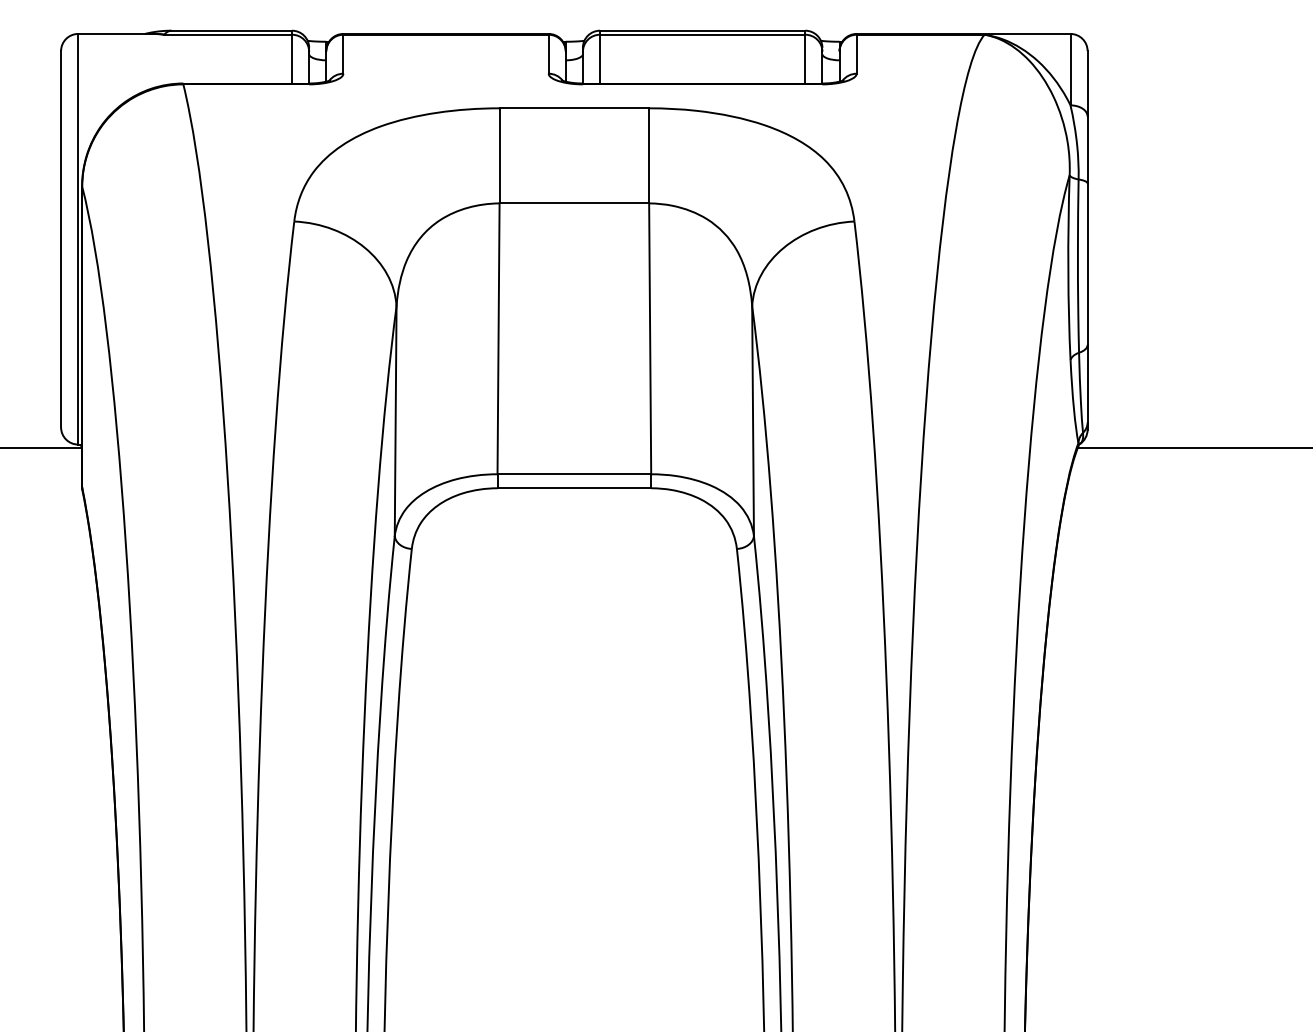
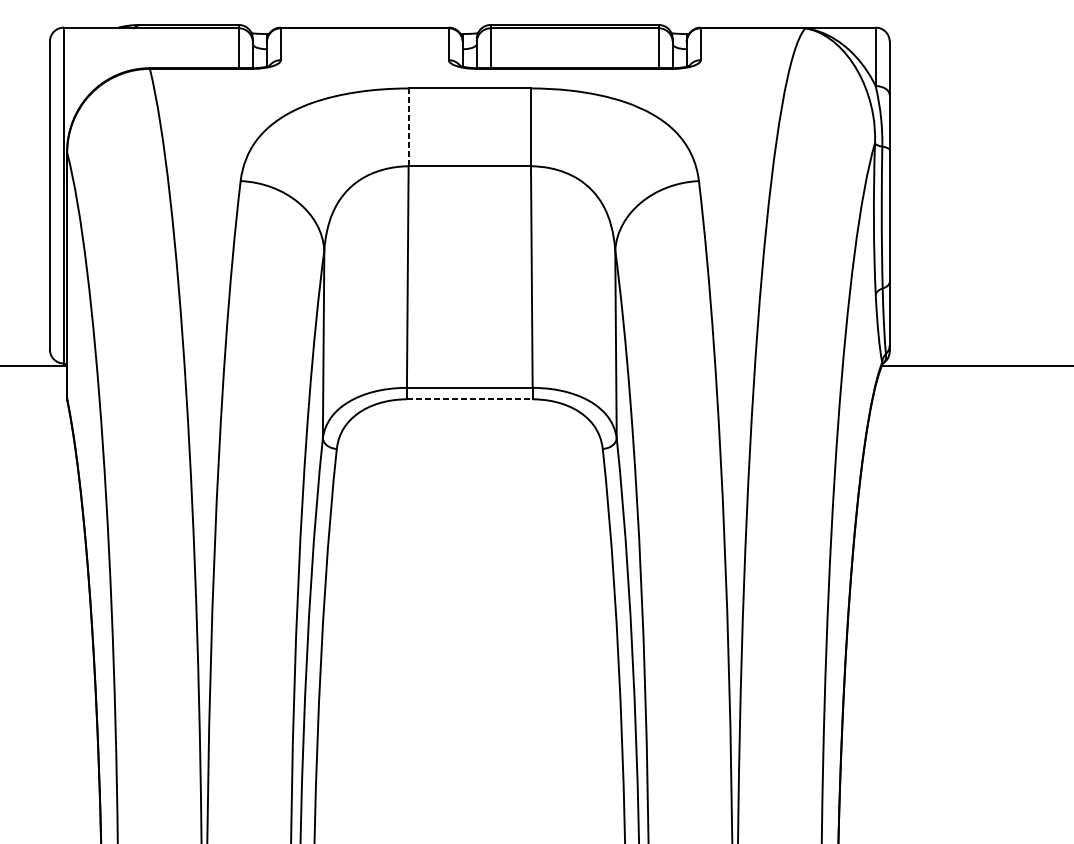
line: (499, 155) -> (408, 127), solid -> dashed
line: (574, 488) -> (469, 399), solid -> dashed

